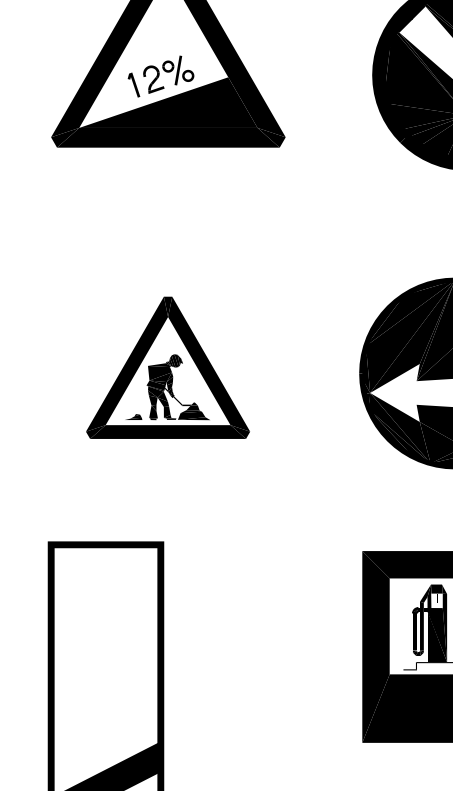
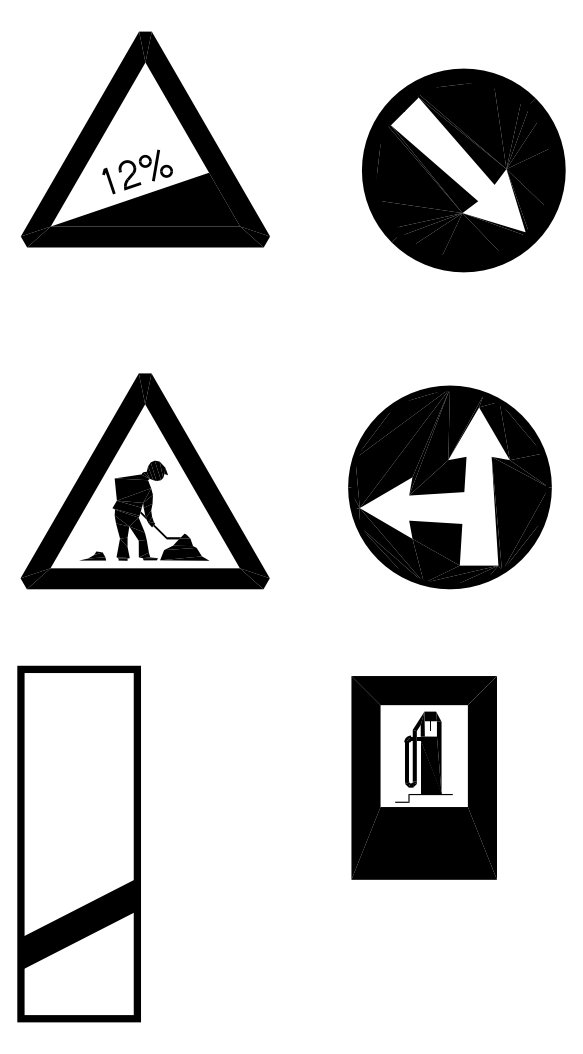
part: (167, 367) -> (144, 481), size x1.43

